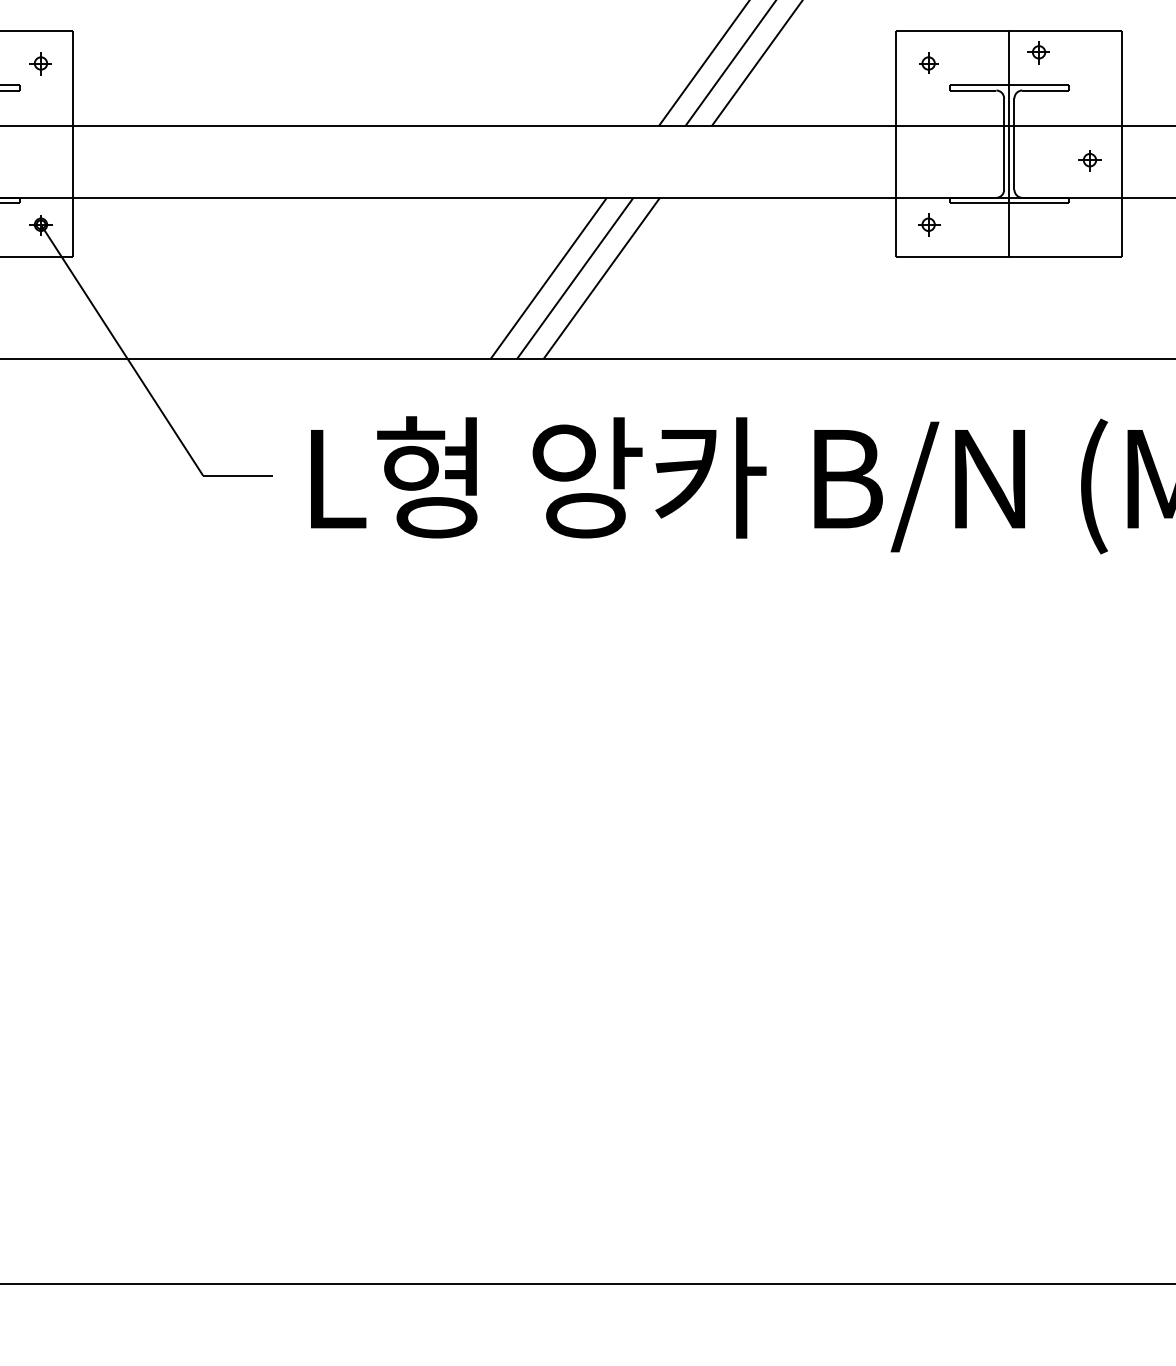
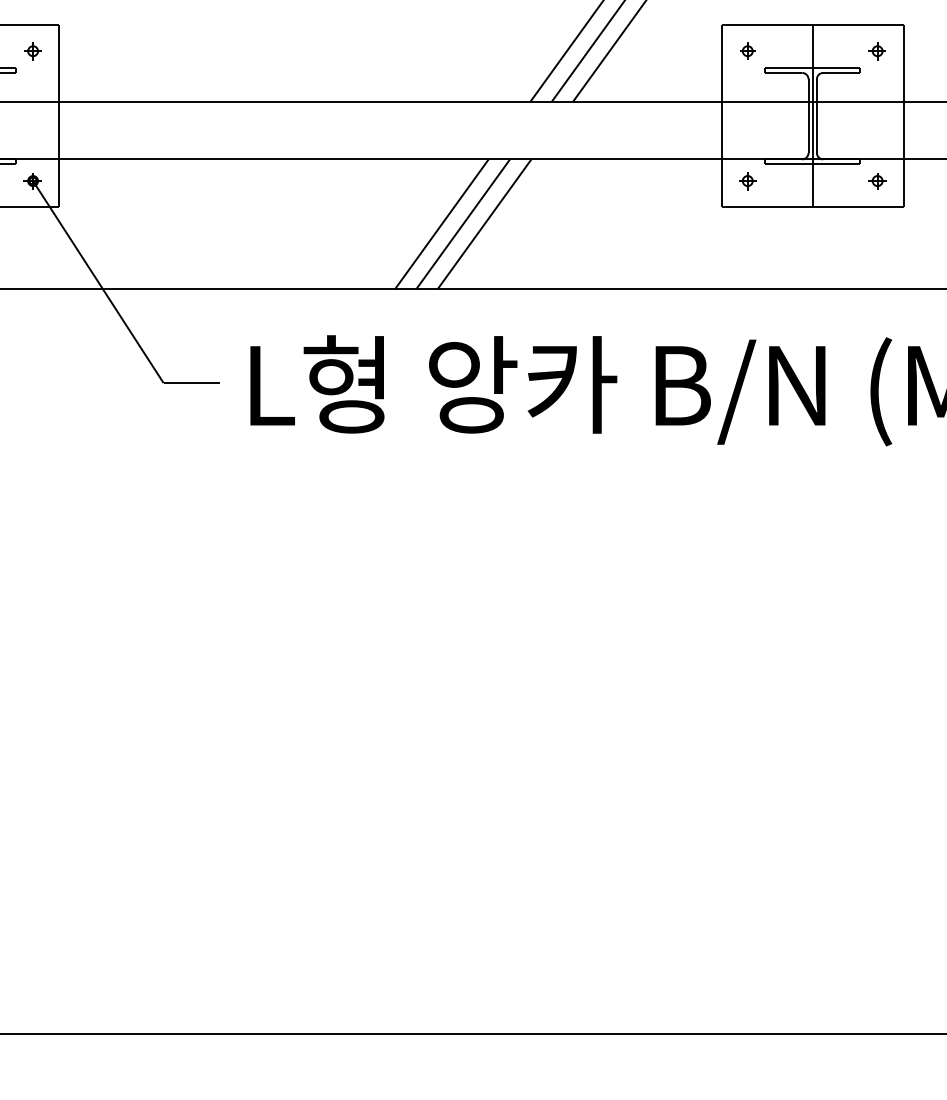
part: (1037, 52) -> (876, 51), moved
part: (1089, 160) -> (877, 181), moved

